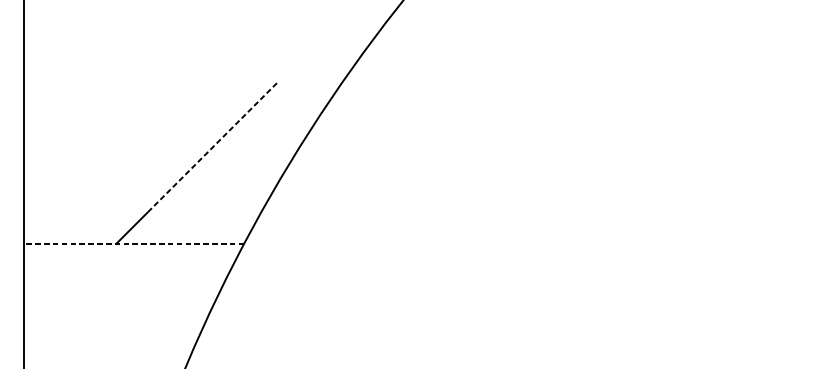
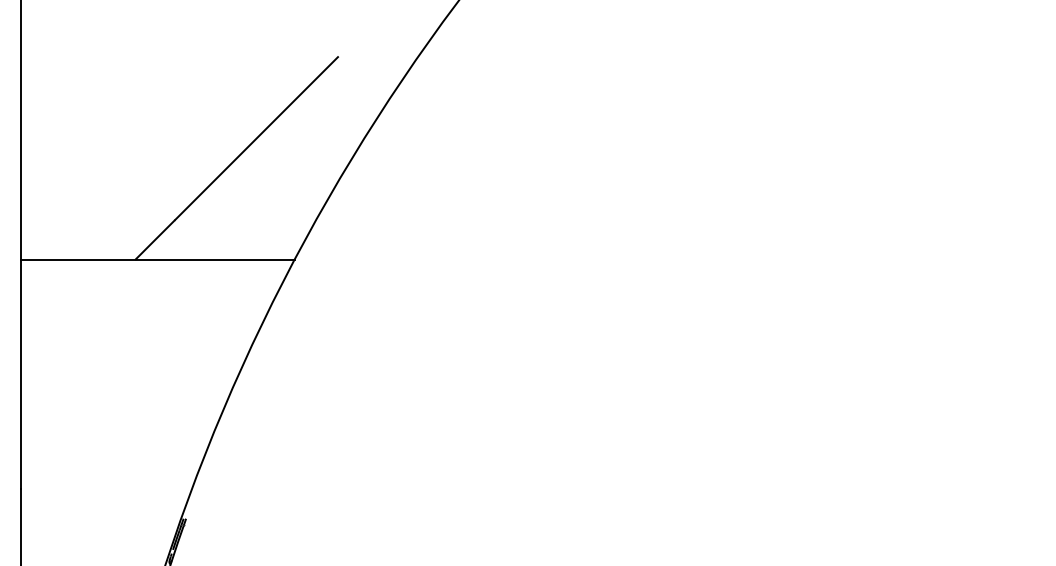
line: (213, 146) -> (256, 138), dashed -> solid
line: (133, 243) -> (157, 259), dashed -> solid

